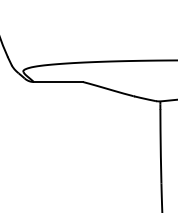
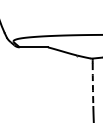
line: (160, 146) -> (92, 84), solid -> dashed

